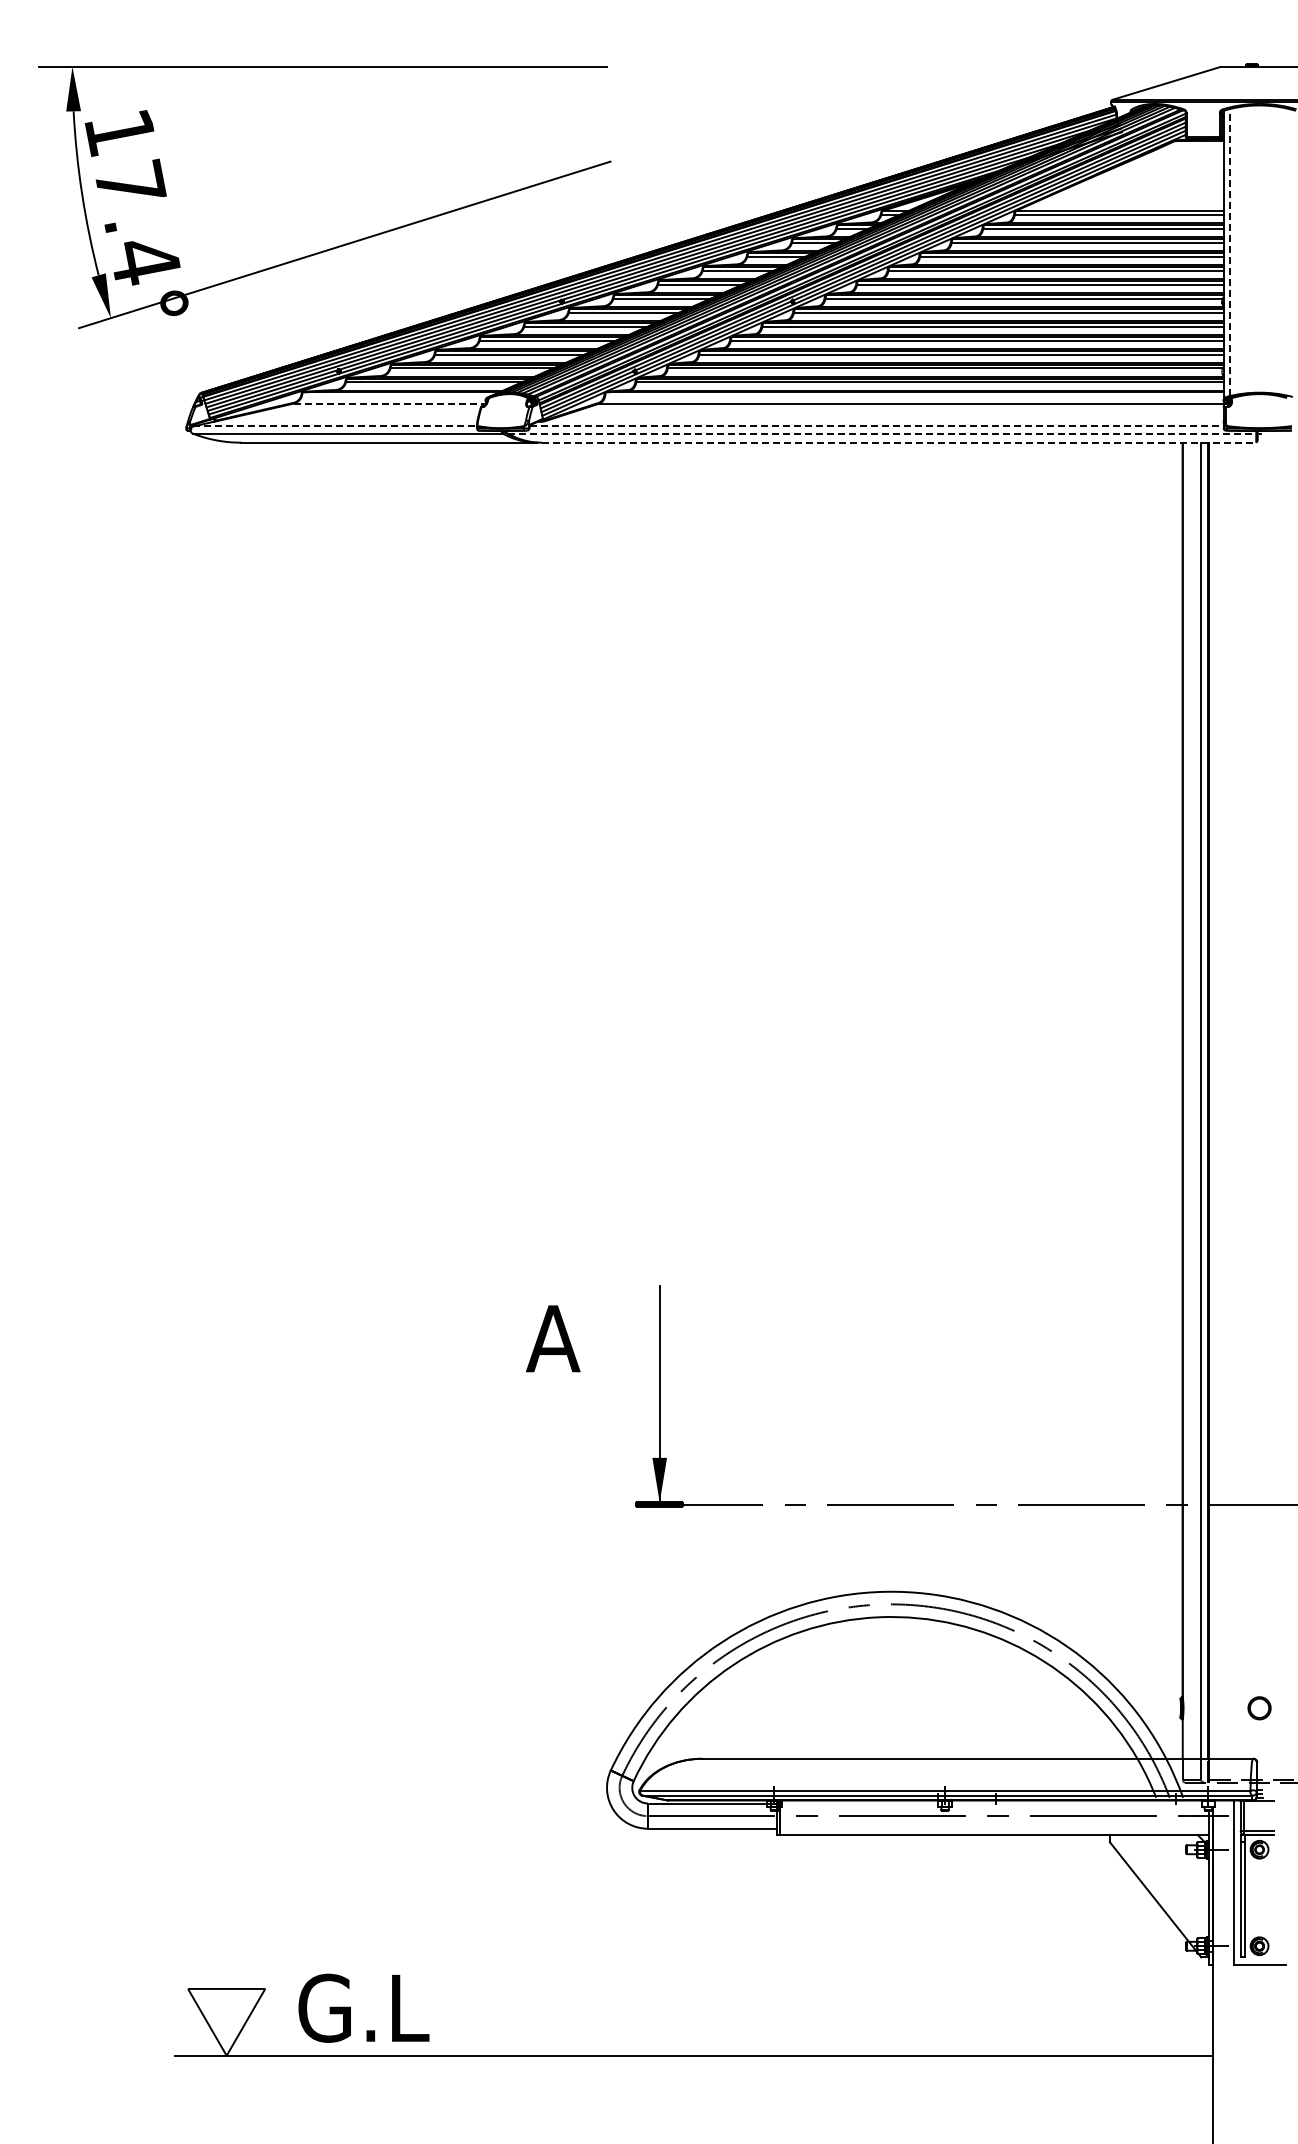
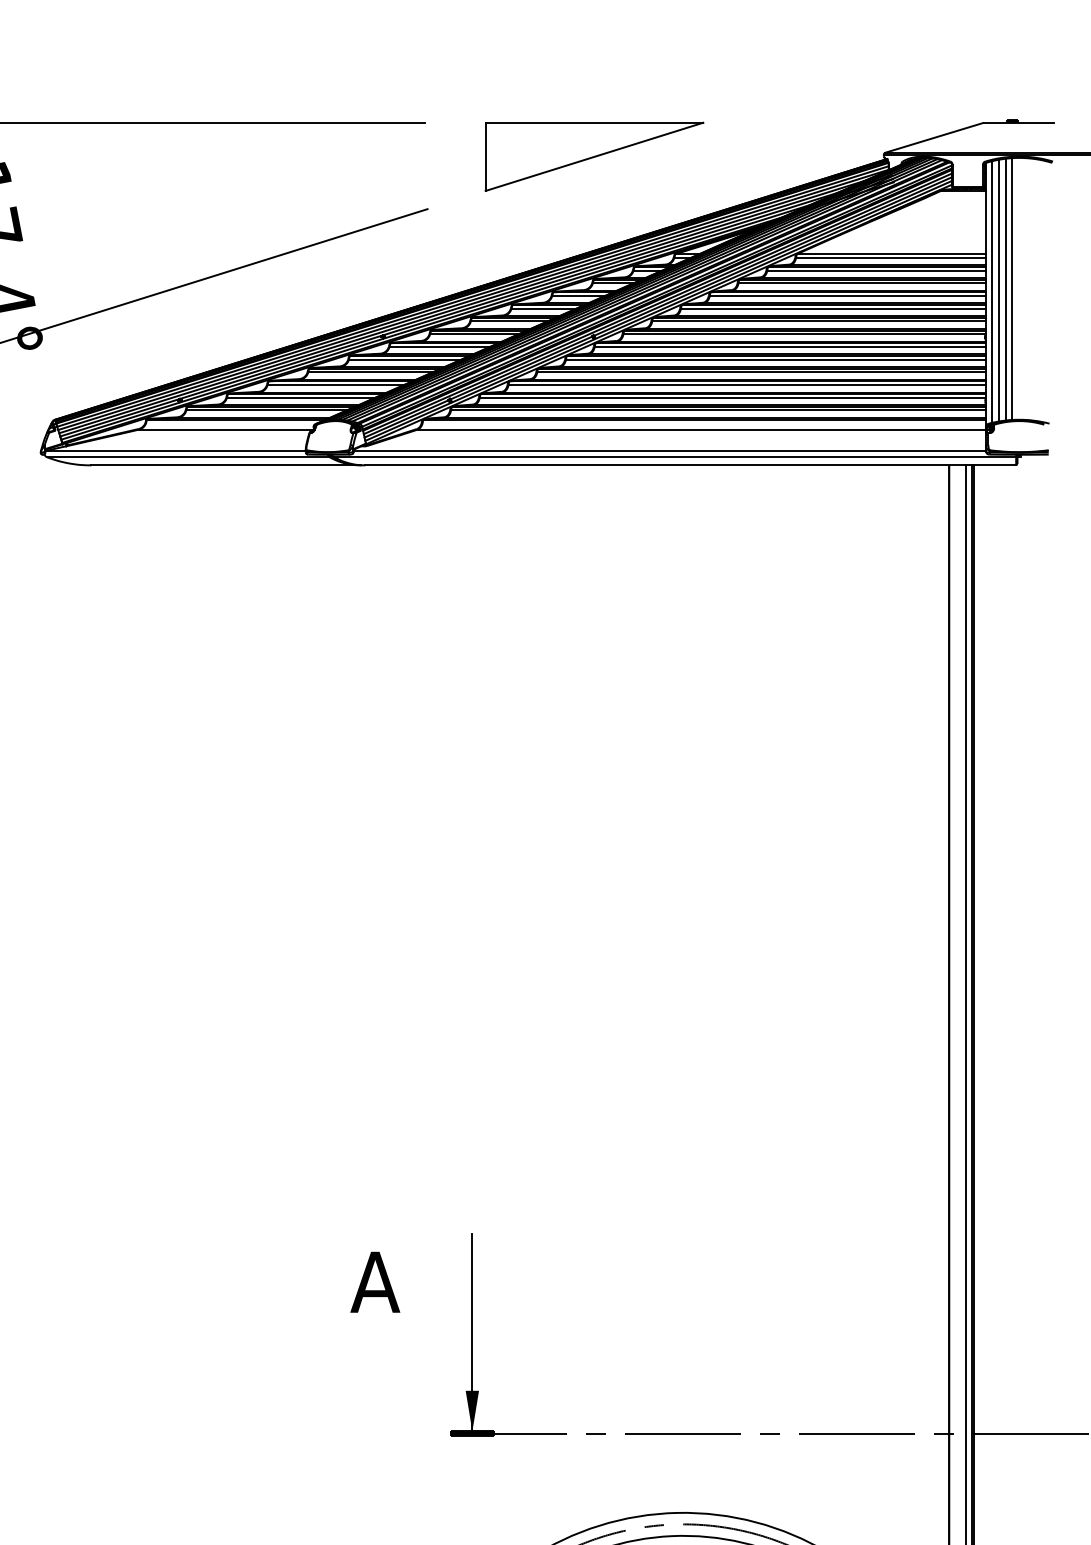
part: (793, 103) -> (594, 156), added
line: (1252, 248) -> (1012, 288), added
line: (1244, 249) -> (1005, 289), added
line: (1237, 250) -> (999, 290), added
line: (1229, 252) -> (991, 291), dashed -> solid
line: (390, 403) -> (226, 429), dashed -> solid
line: (335, 426) -> (176, 450), dashed -> solid
line: (876, 426) -> (669, 450), dashed -> solid
line: (882, 433) -> (675, 456), dashed -> solid
line: (899, 442) -> (690, 465), dashed -> solid

